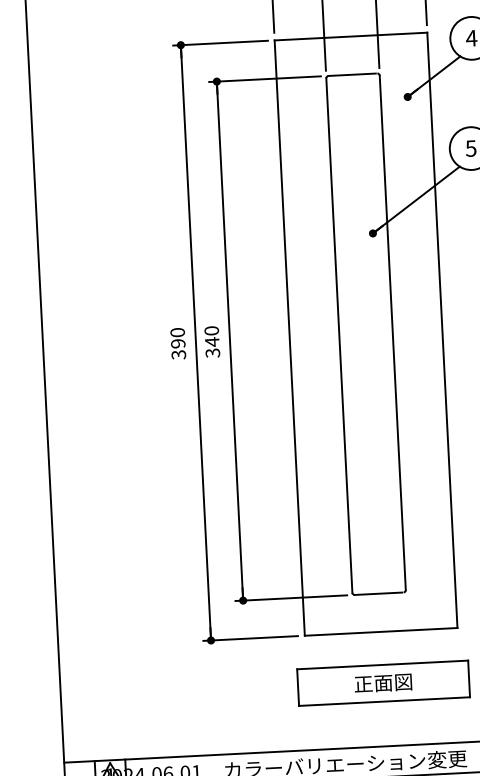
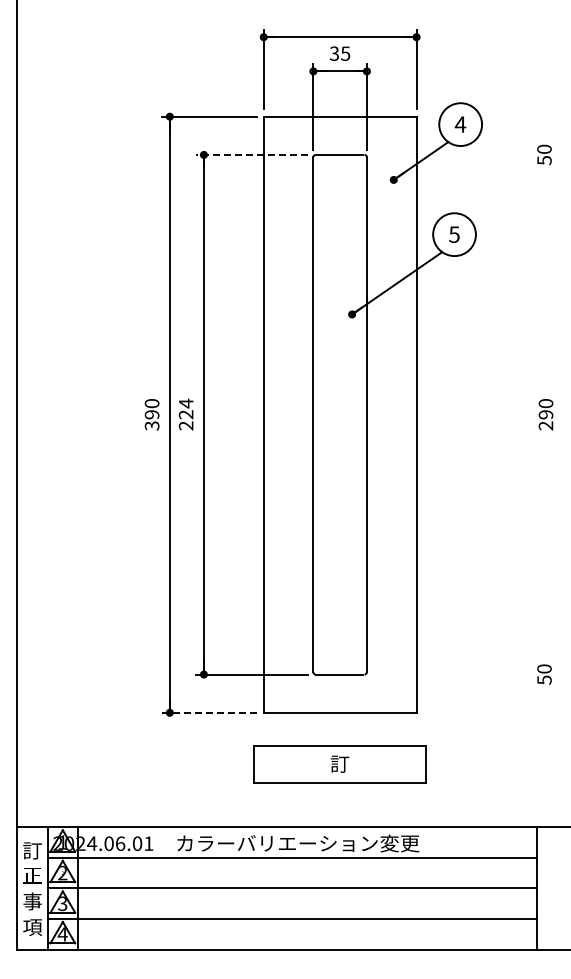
line: (265, 78) -> (252, 154), solid -> dashed
text: (211, 341) -> (185, 414), 340 -> 224
line: (250, 638) -> (209, 712), solid -> dashed
text: (383, 682) -> (339, 763), 正面図 -> 訂

